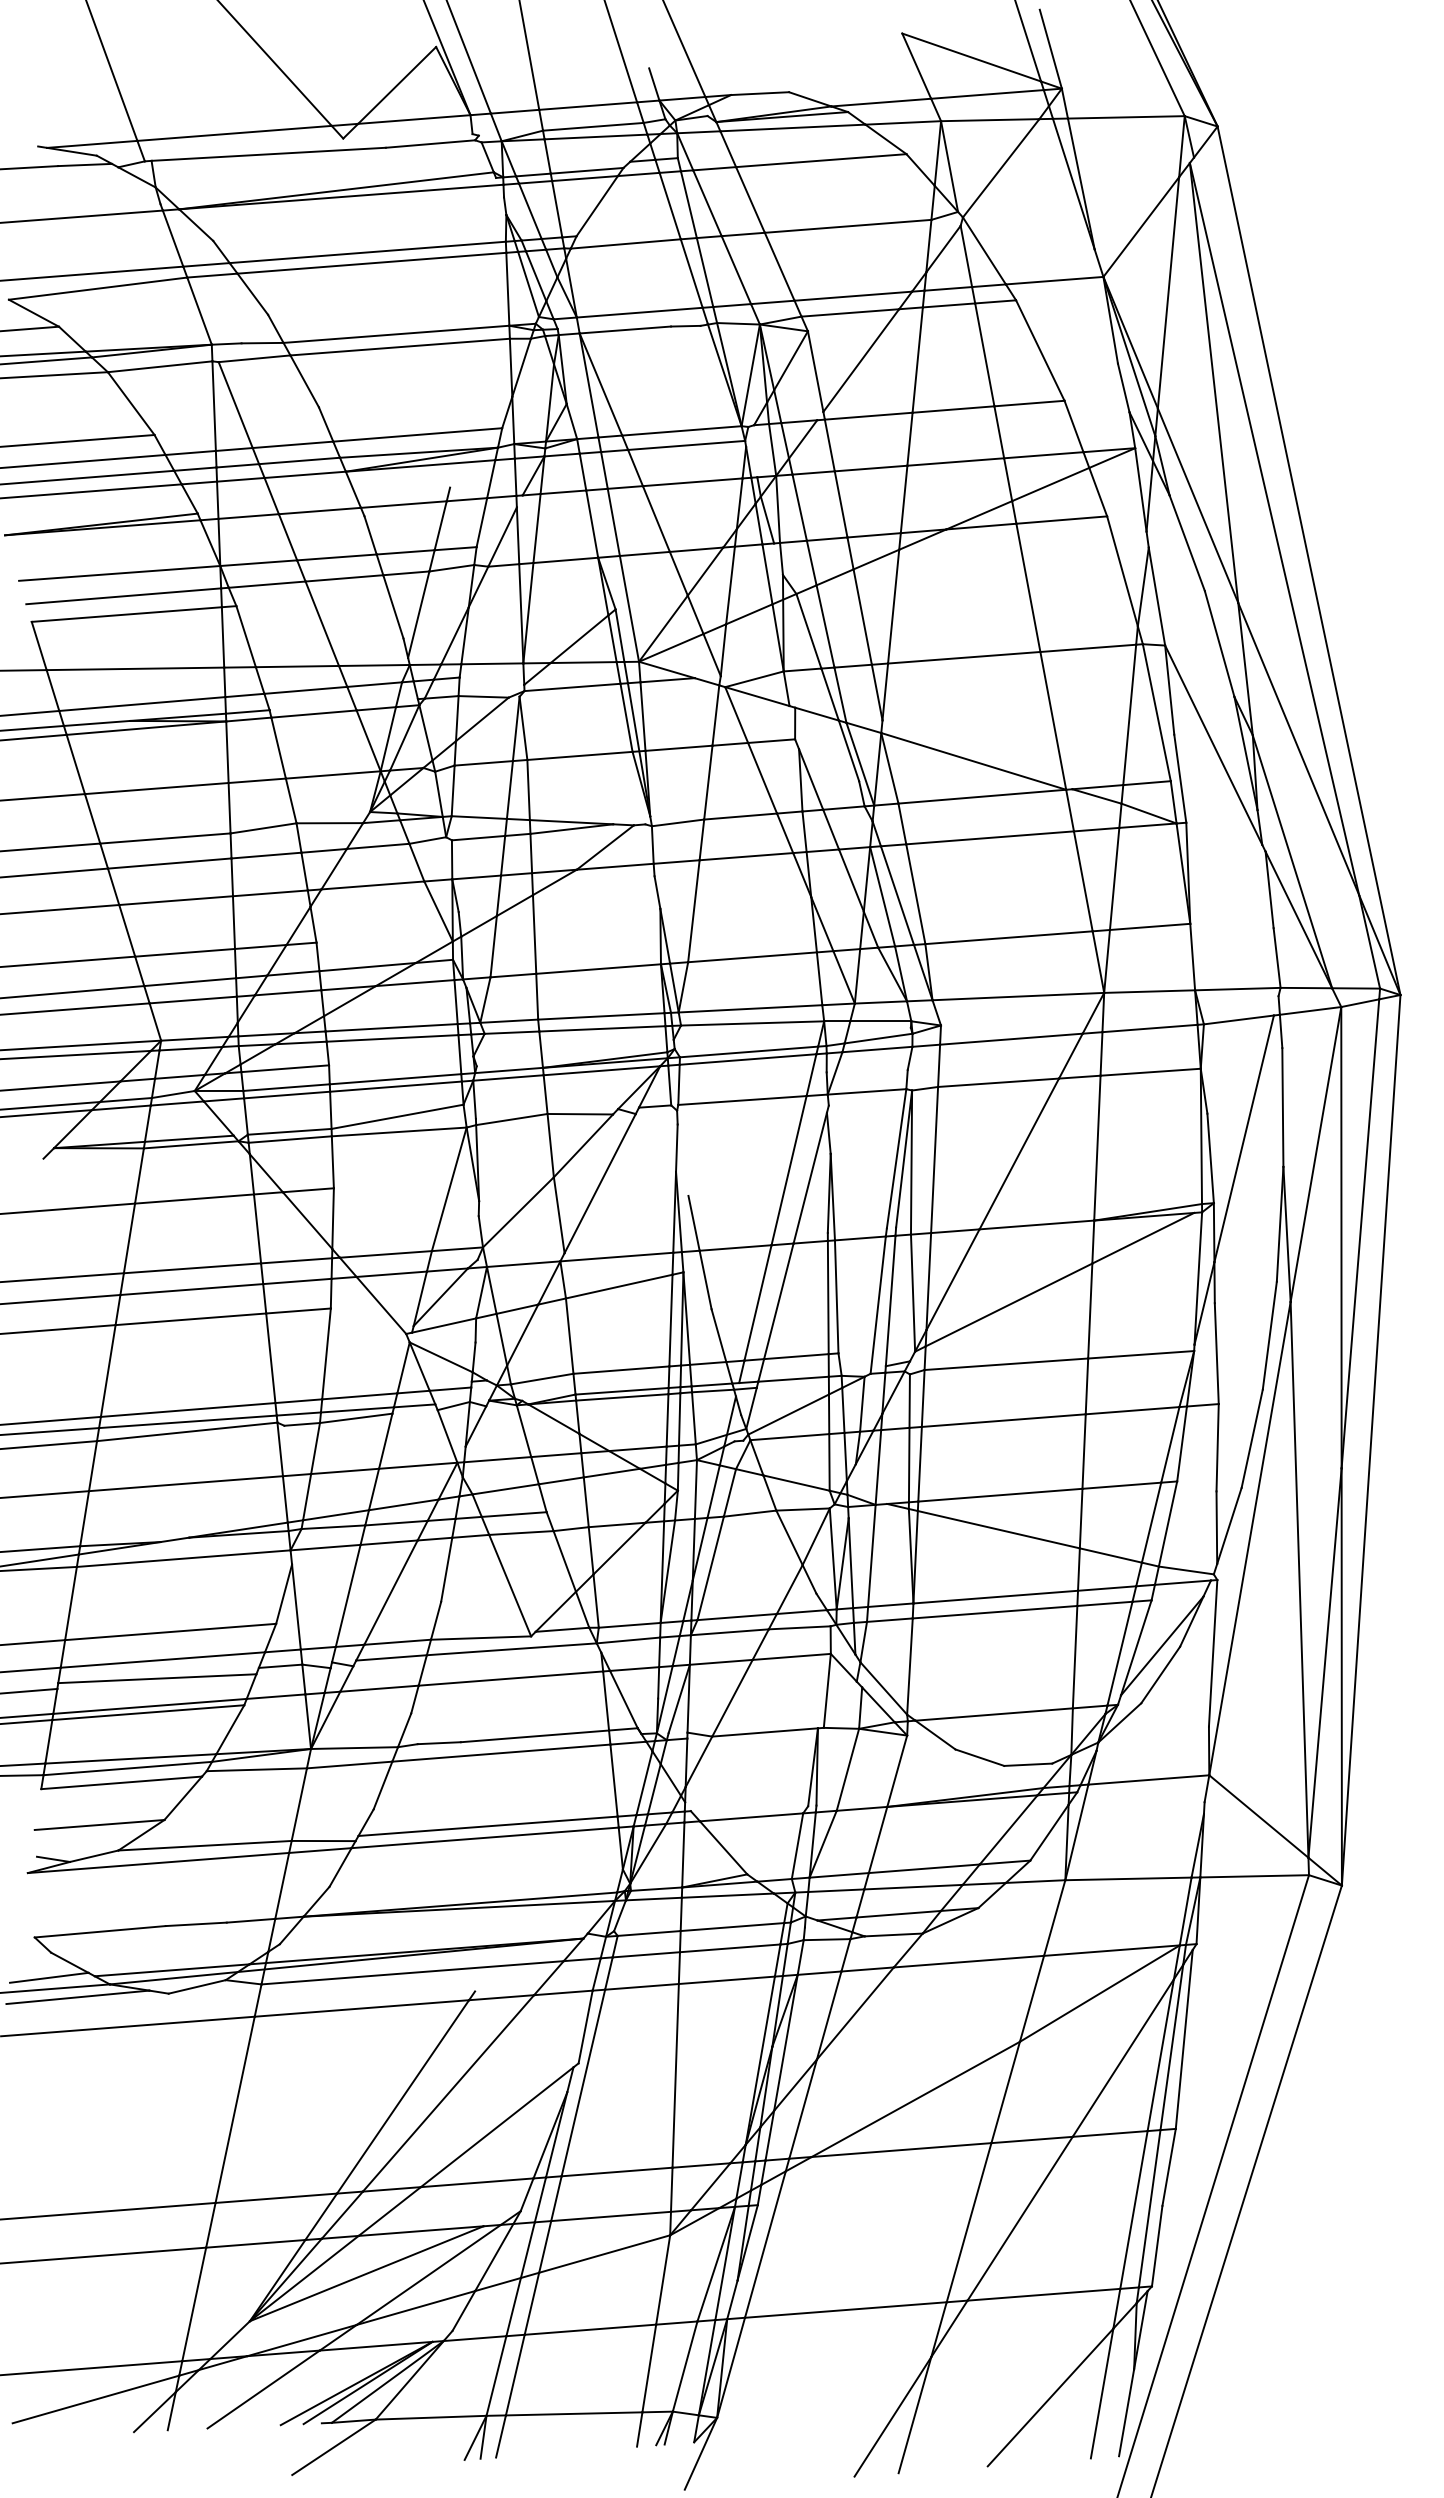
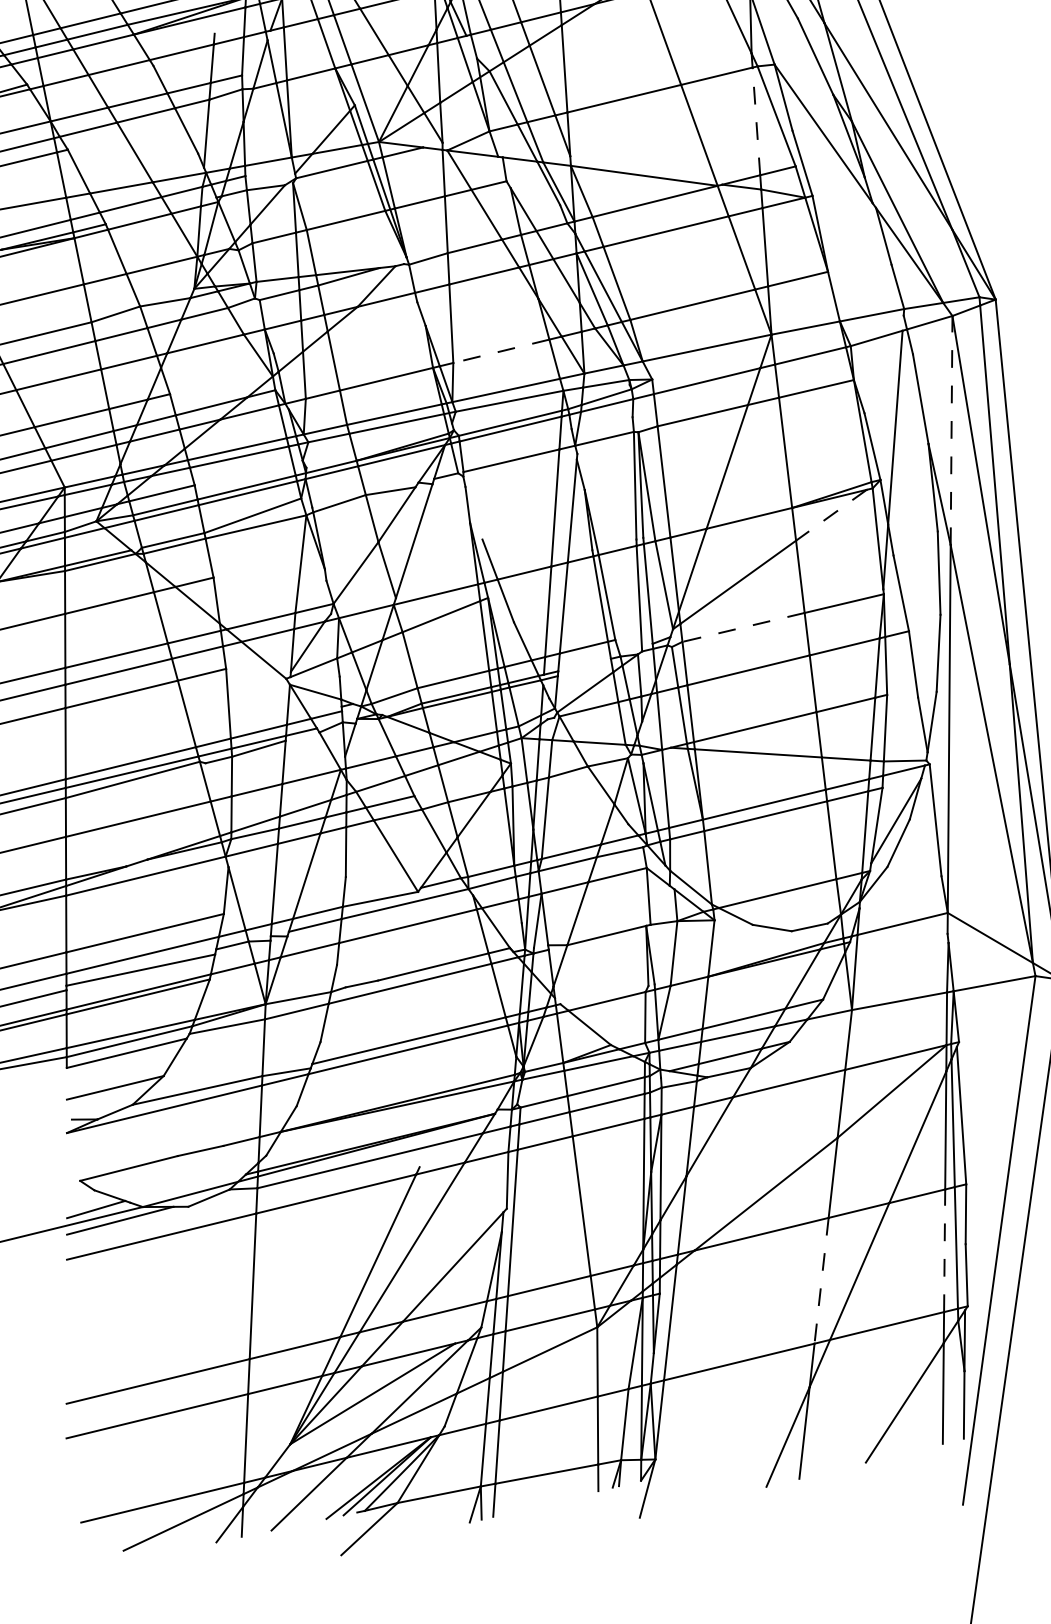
line: (1129, 714) -> (756, 121), solid -> dashed
line: (752, 957) -> (501, 351), solid -> dashed
line: (1315, 1154) -> (951, 430), solid -> dashed
line: (1143, 1238) -> (831, 515), solid -> dashed
line: (1005, 1364) -> (742, 627), solid -> dashed
line: (793, 1378) -> (584, 664), removed
line: (171, 1970) -> (187, 1188), removed
line: (1134, 2209) -> (945, 1250), solid -> dashed
line: (969, 2222) -> (821, 1280), solid -> dashed

